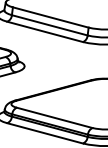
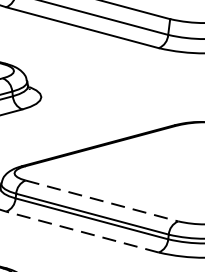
line: (55, 118) -> (103, 202), solid -> dashed
line: (44, 133) -> (81, 232), solid -> dashed

